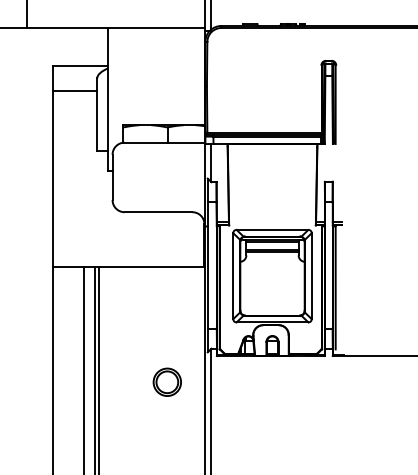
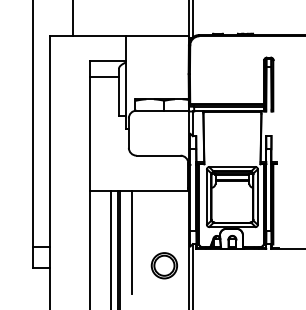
line: (116, 346) -> (131, 242), added
part: (166, 381) -> (163, 265), size x1.43

